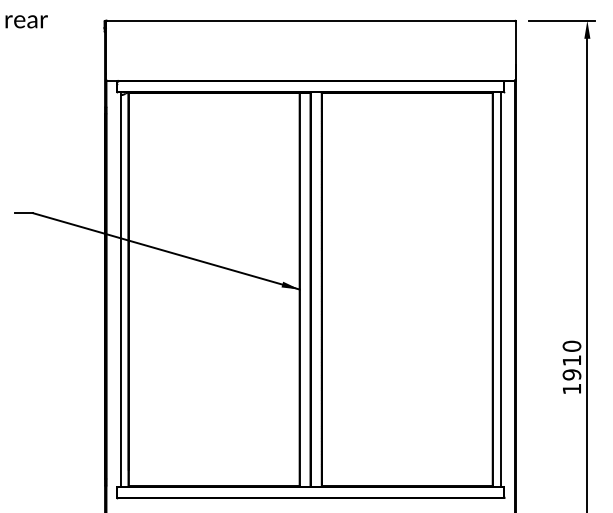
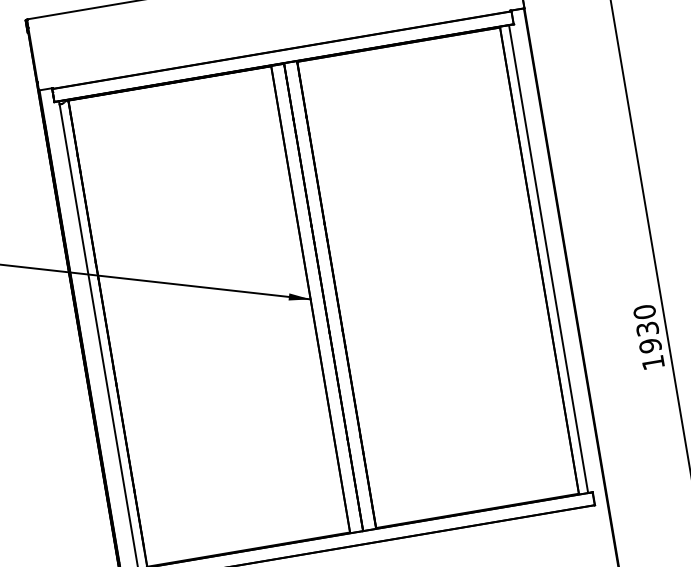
text: (571, 360) -> (646, 328), 1910 -> 1930

